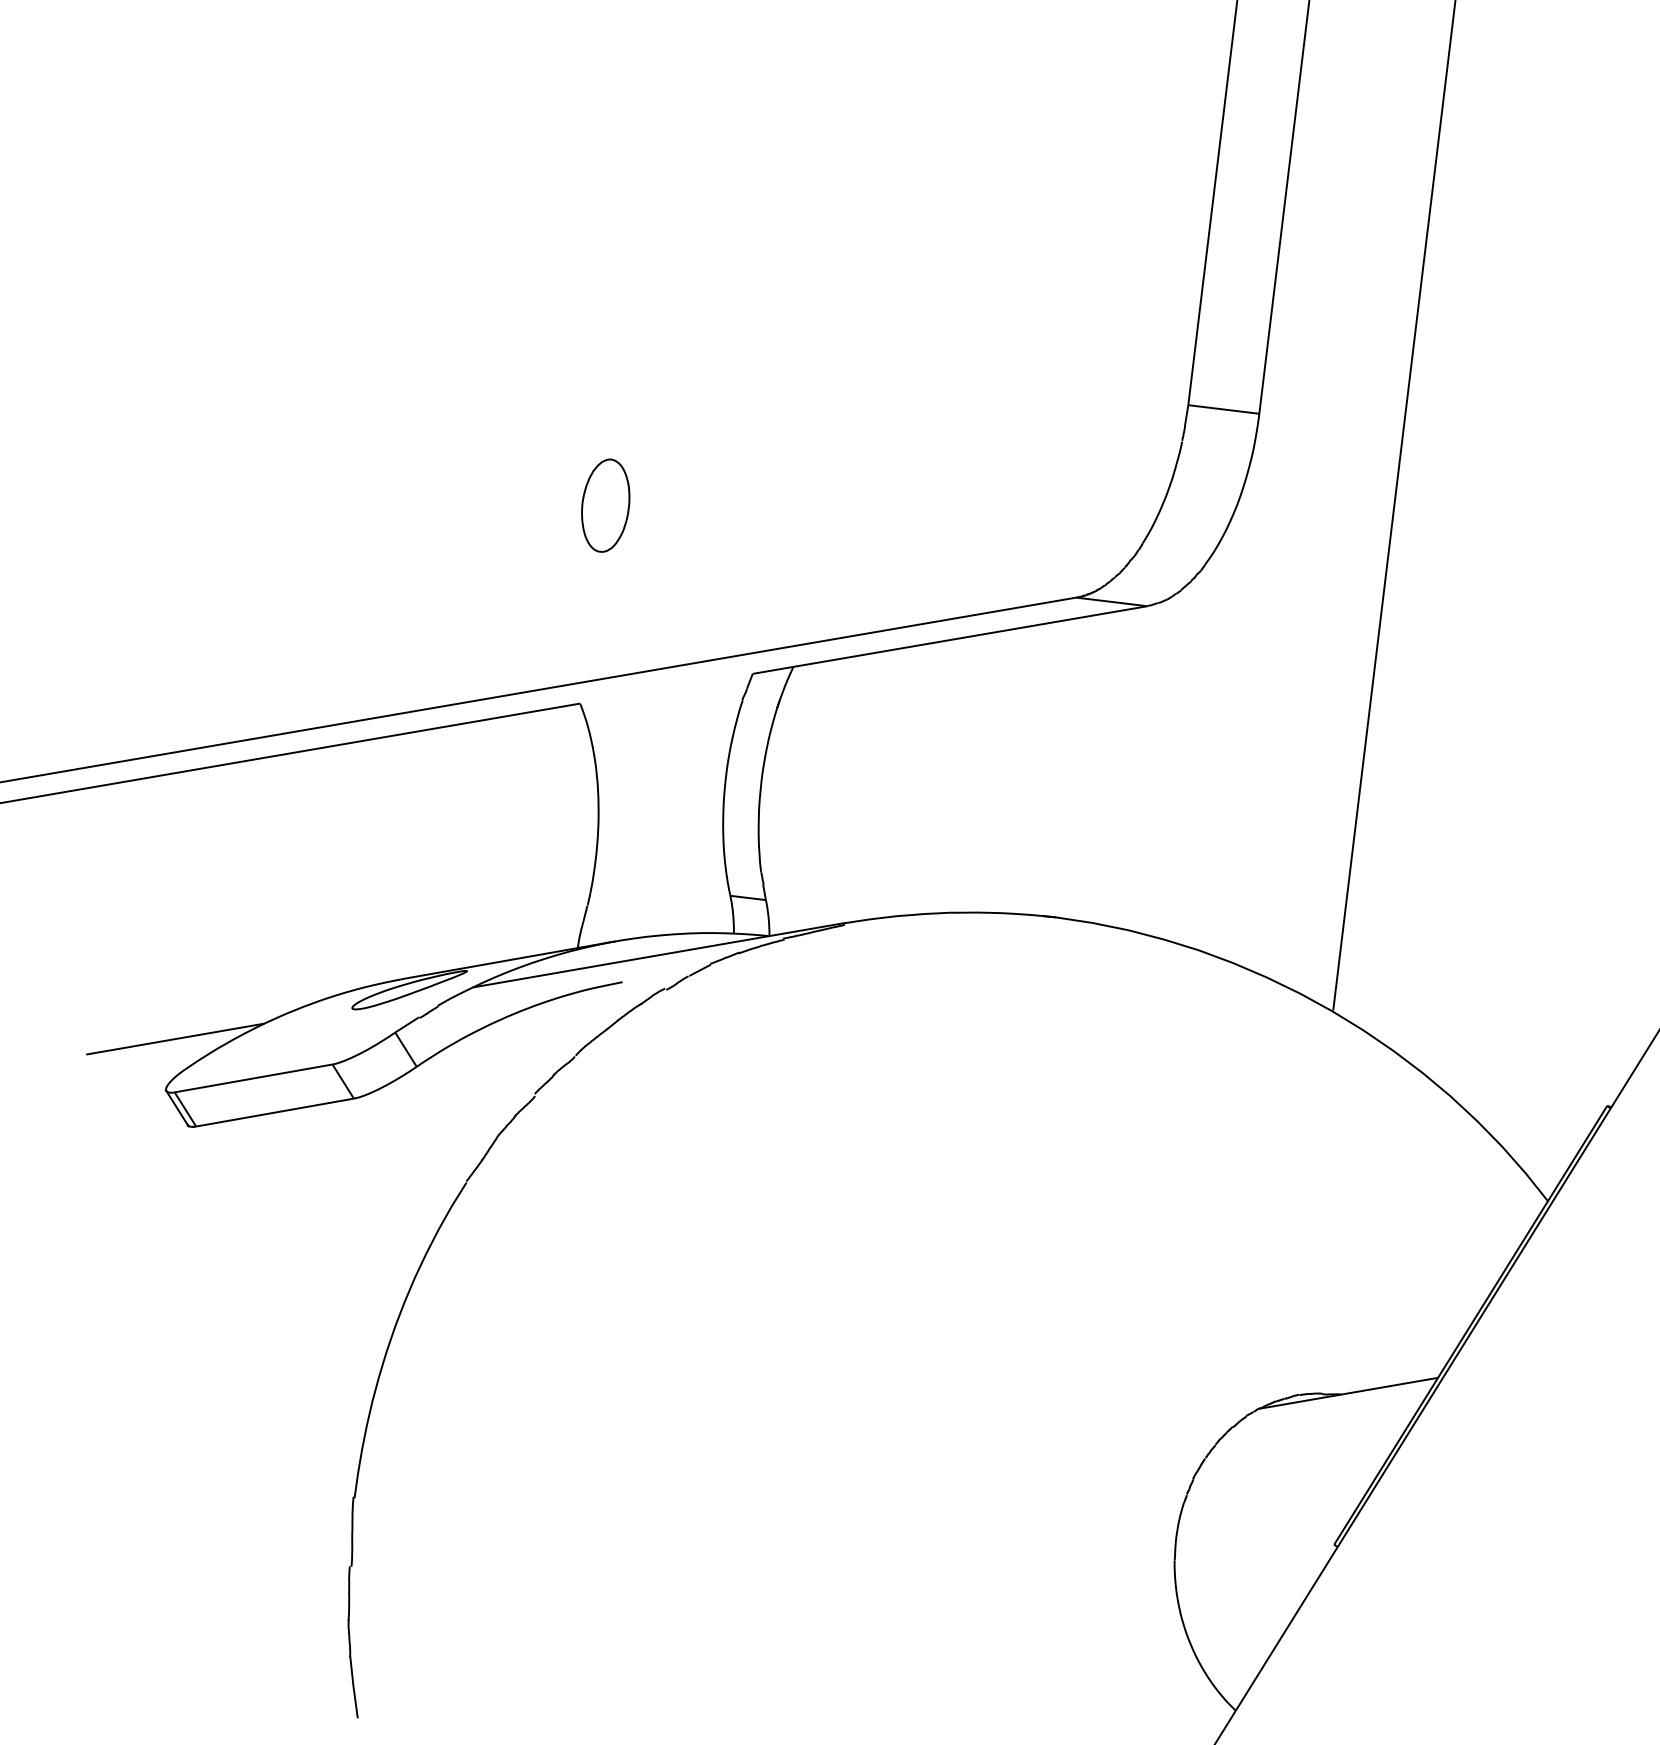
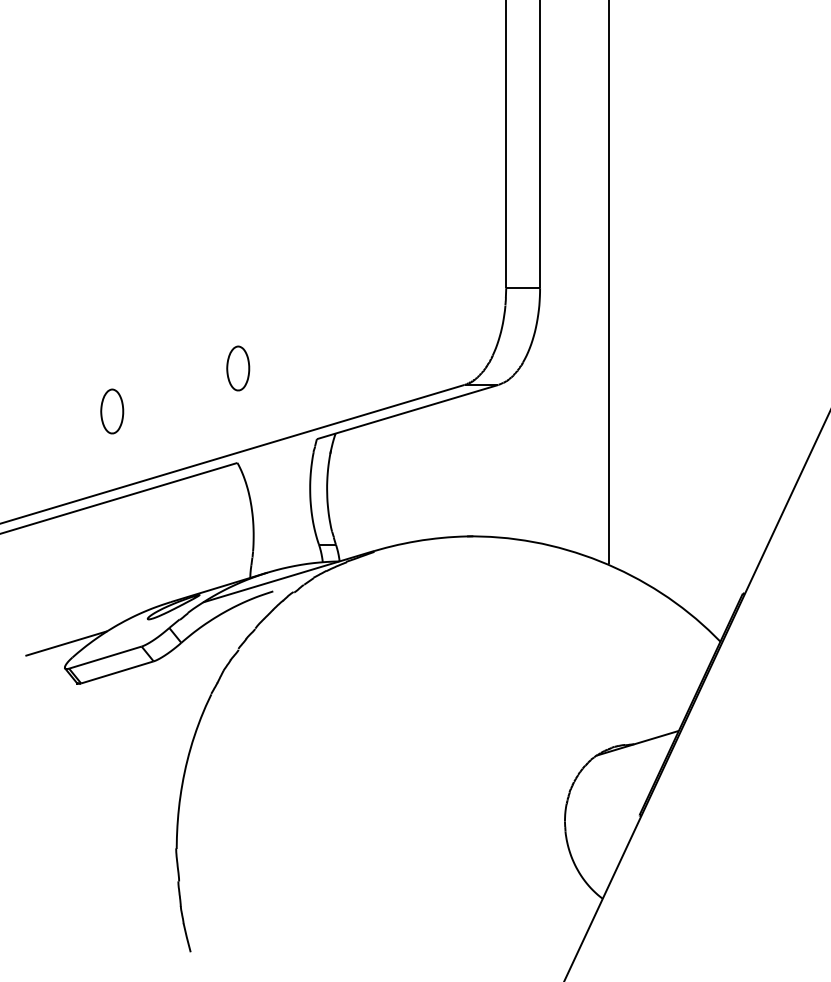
part: (330, 563) -> (112, 411), added

